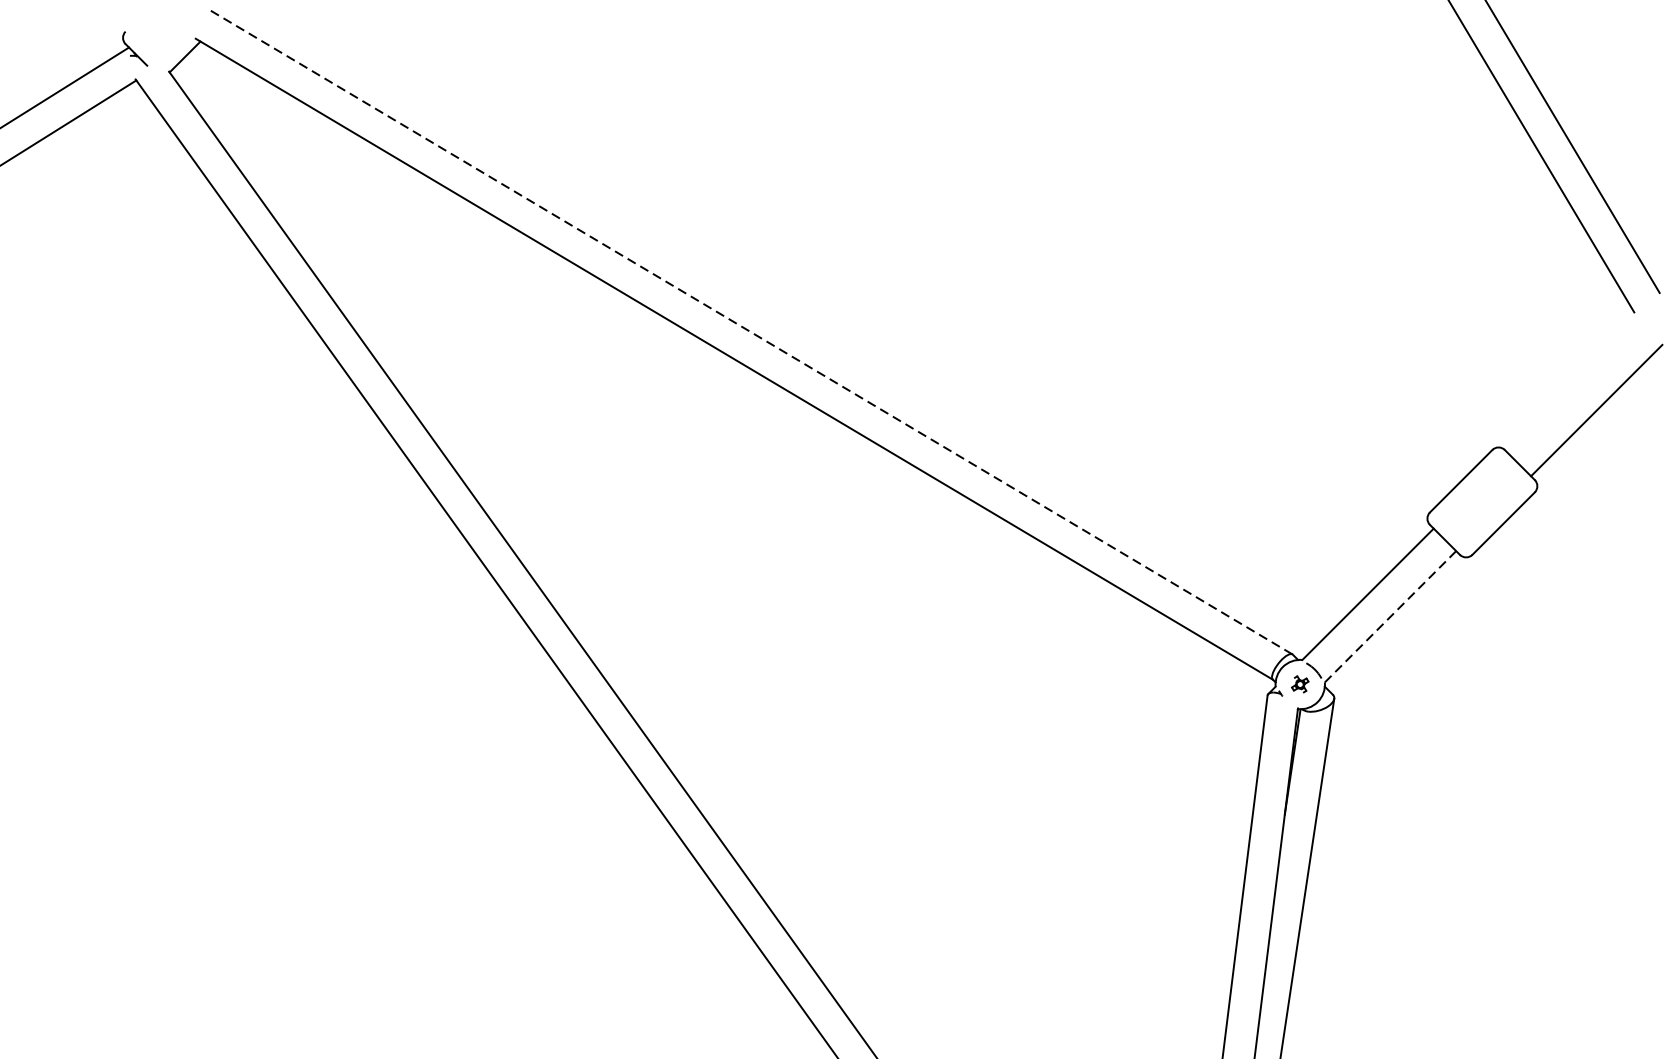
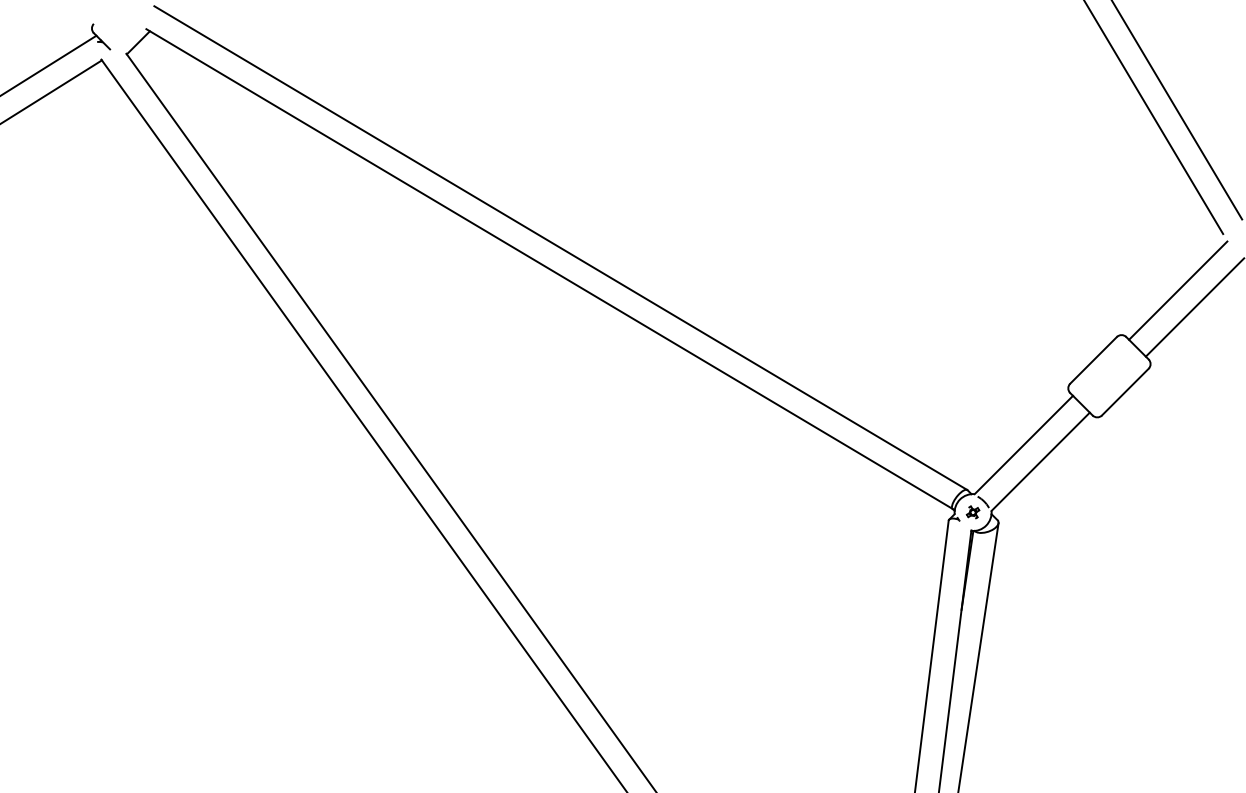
line: (749, 331) -> (560, 248), dashed -> solid
line: (1574, 387) -> (1178, 290), added
line: (1390, 616) -> (1040, 461), dashed -> solid

